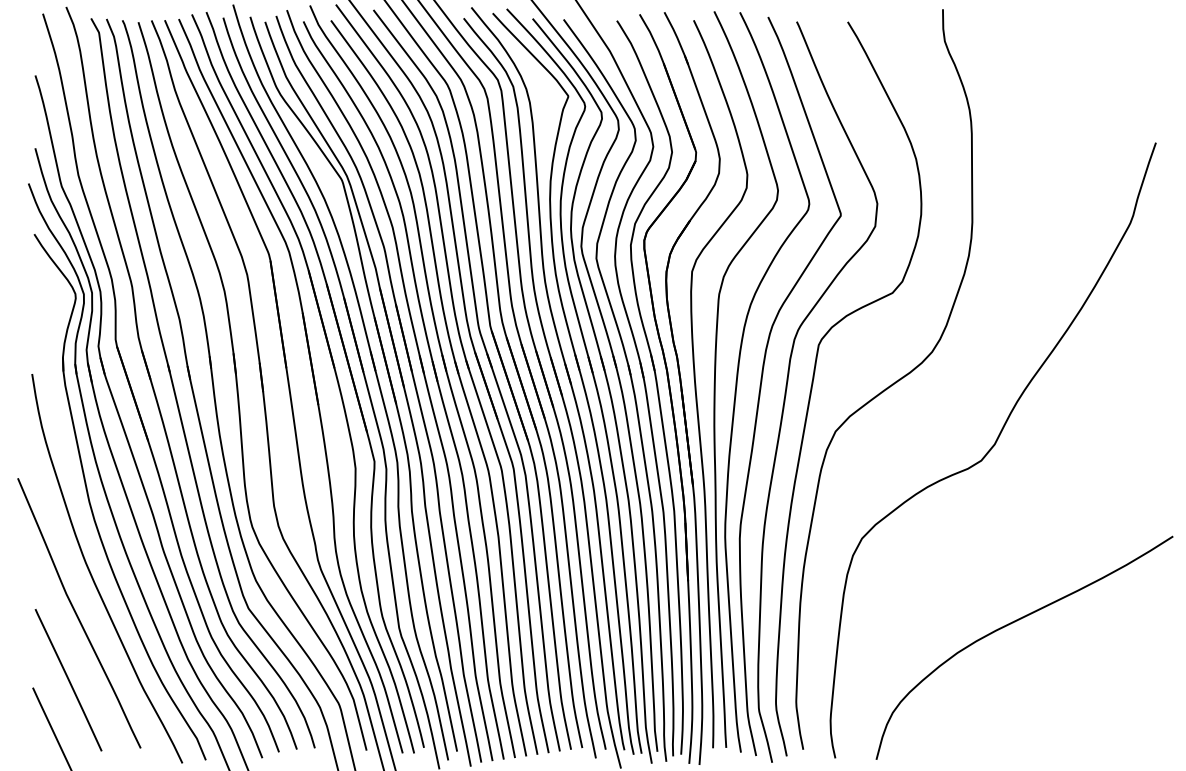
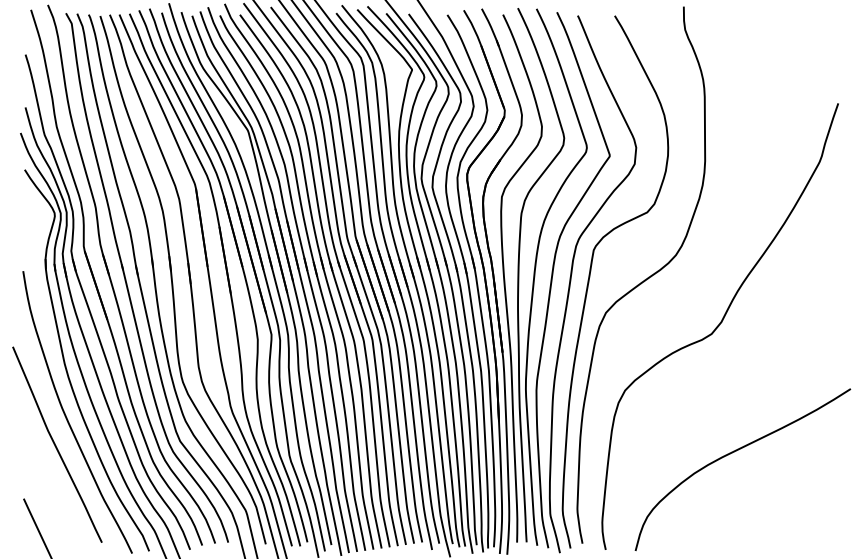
line: (68, 680) -> (49, 493), removed

